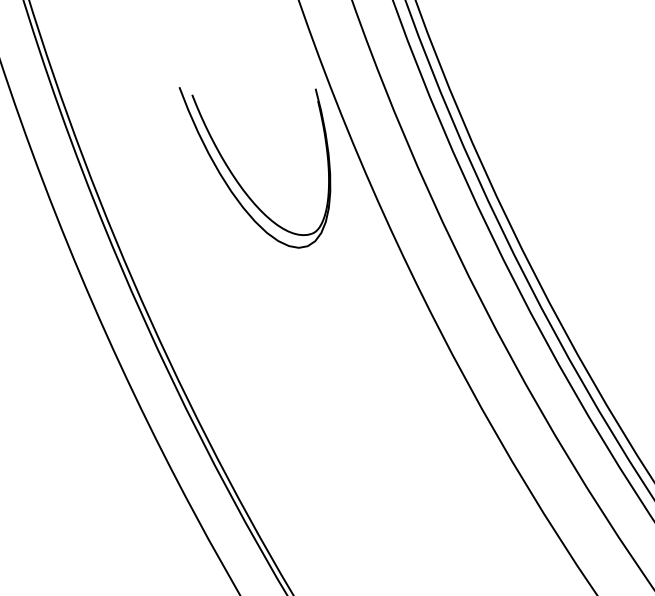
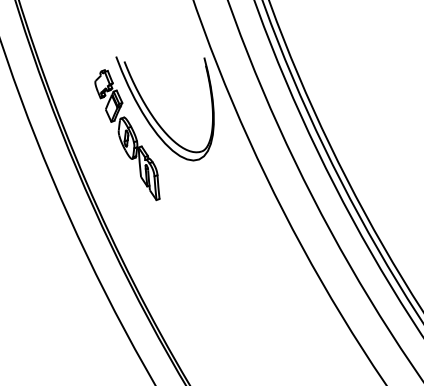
part: (196, 209) -> (127, 135), added

